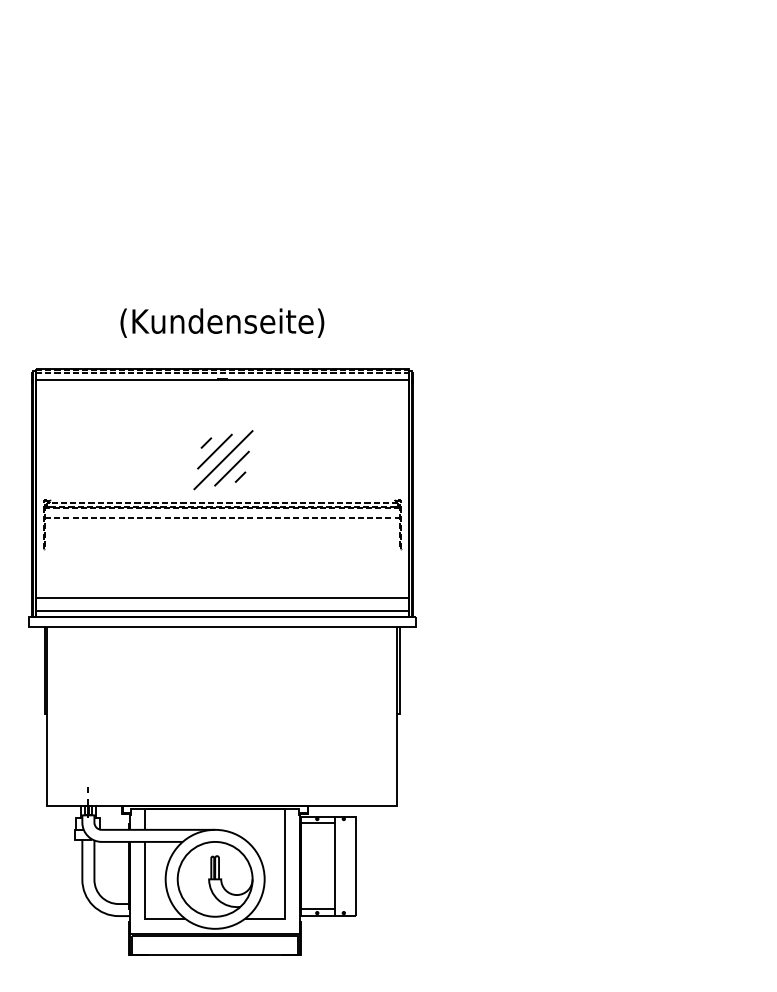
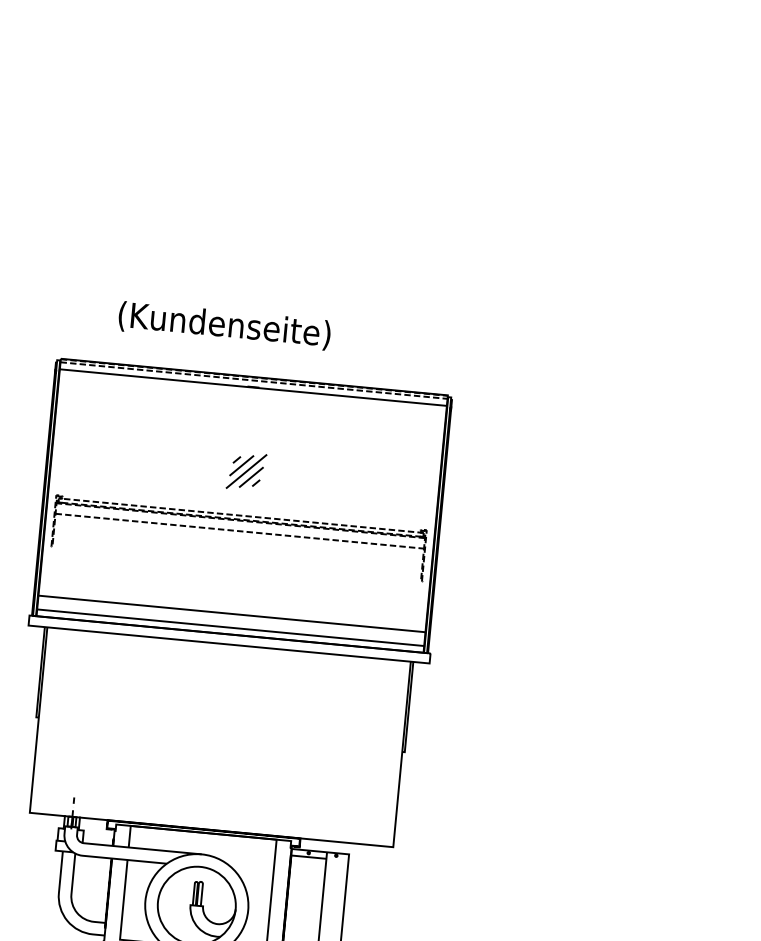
text: (222, 322) -> (224, 325), moved
part: (223, 460) -> (246, 471), size x0.6

